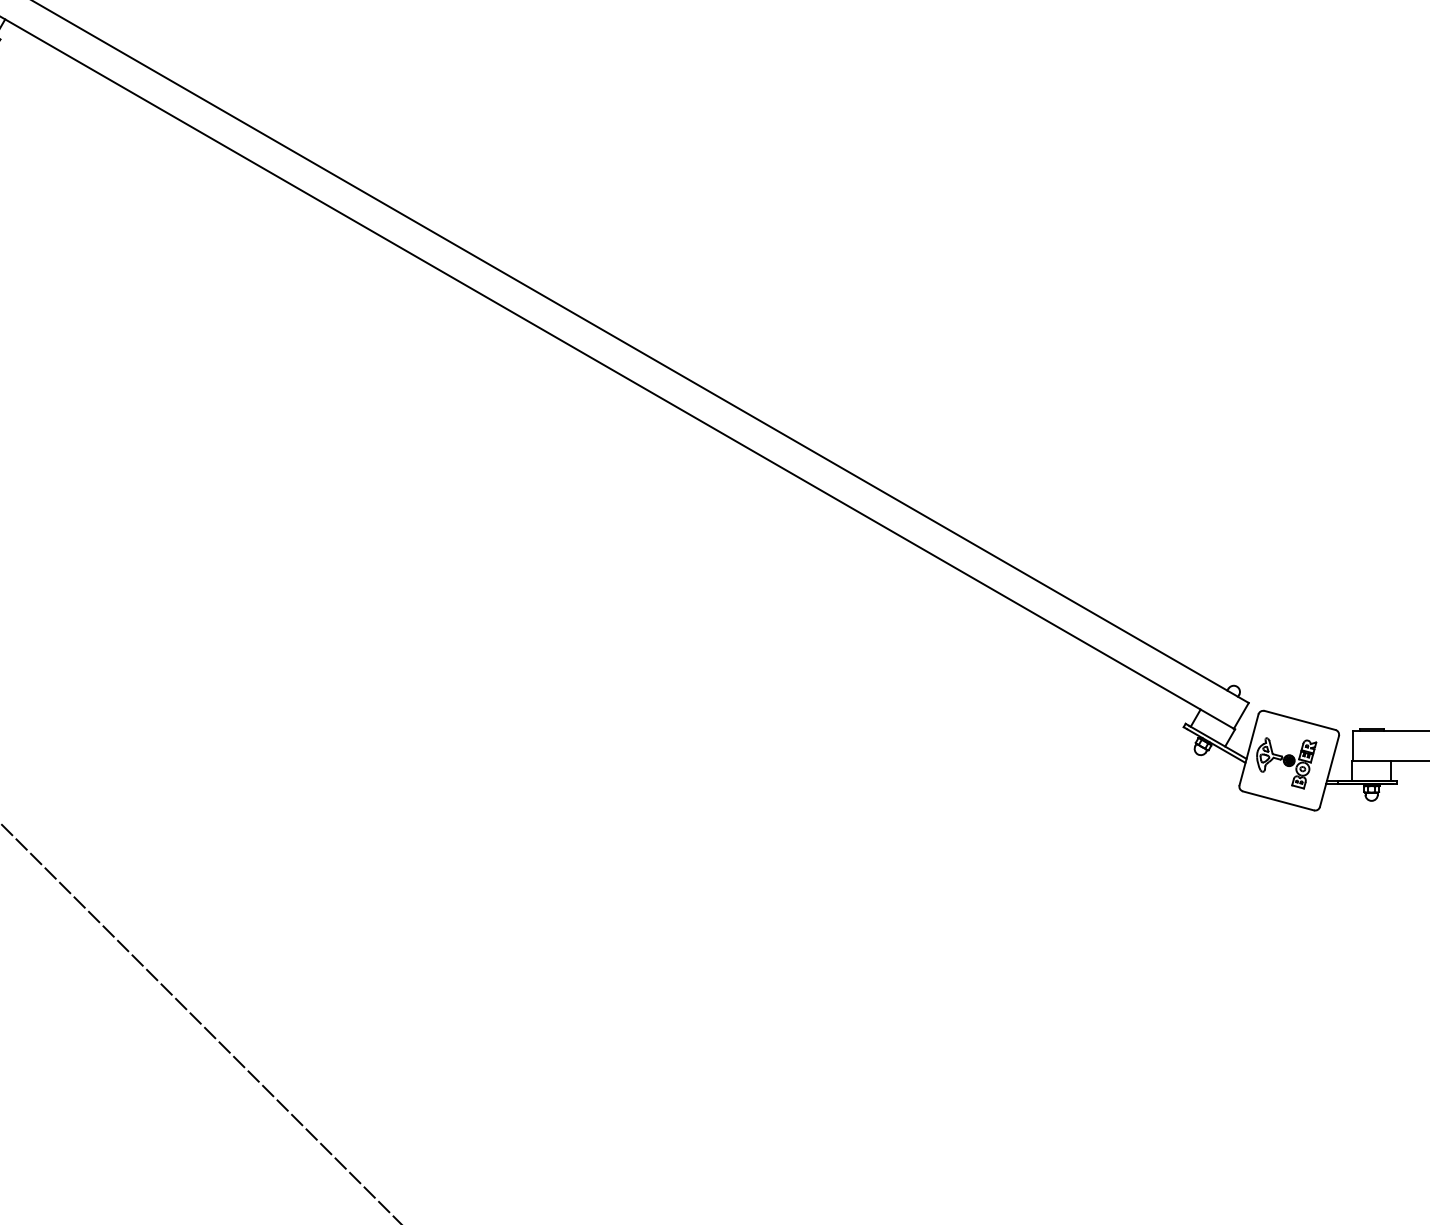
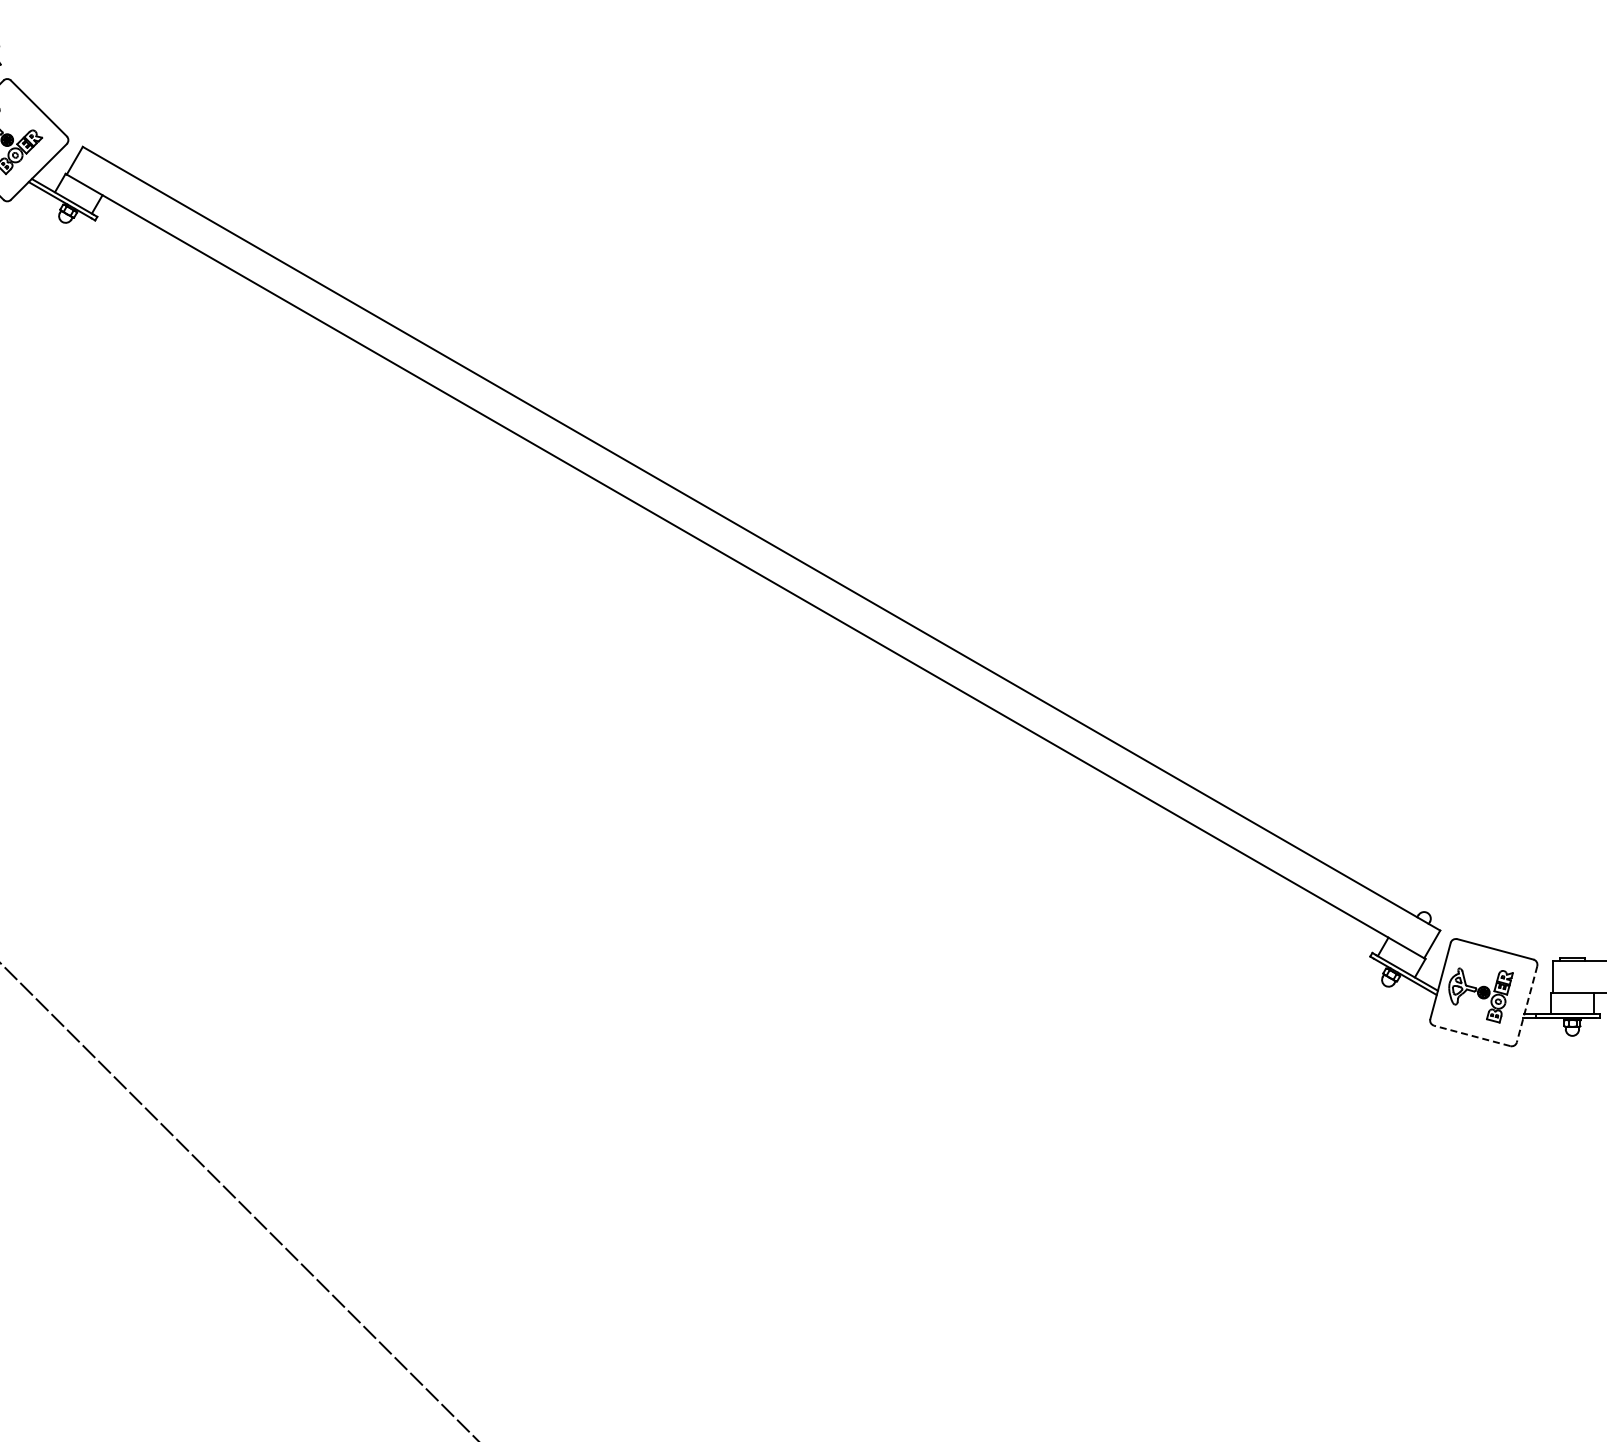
line: (1328, 771) -> (1526, 1004), solid -> dashed
line: (1277, 800) -> (1471, 1035), solid -> dashed

